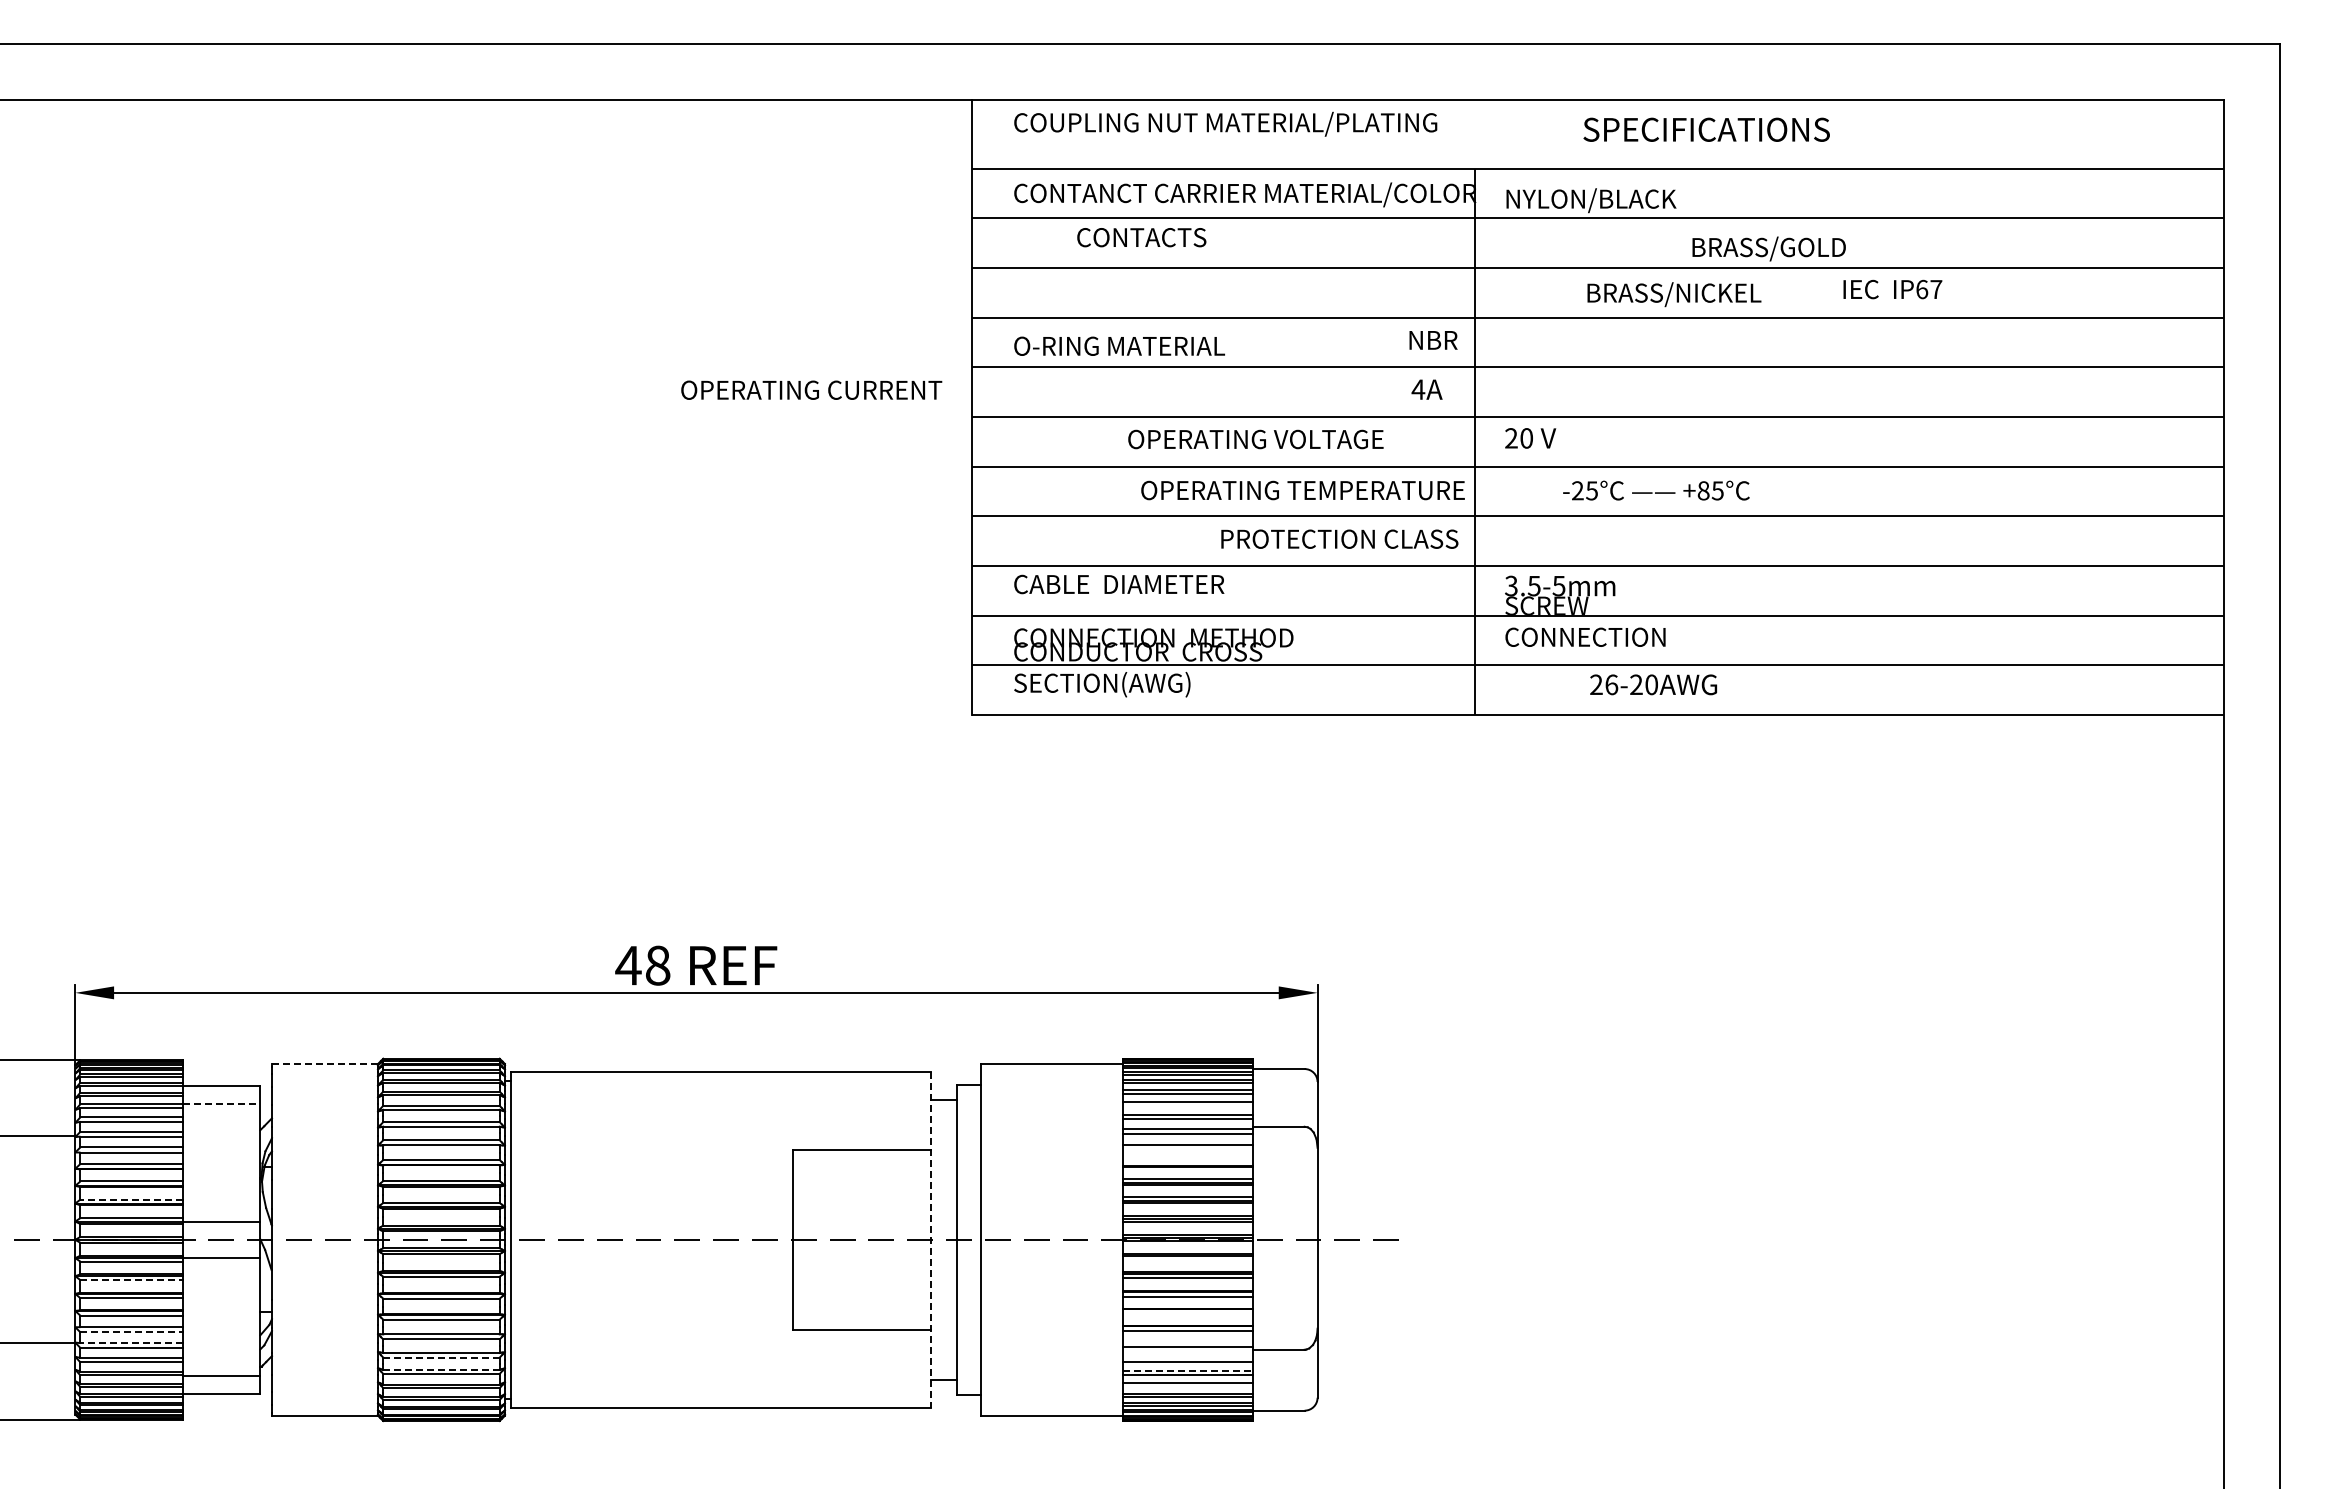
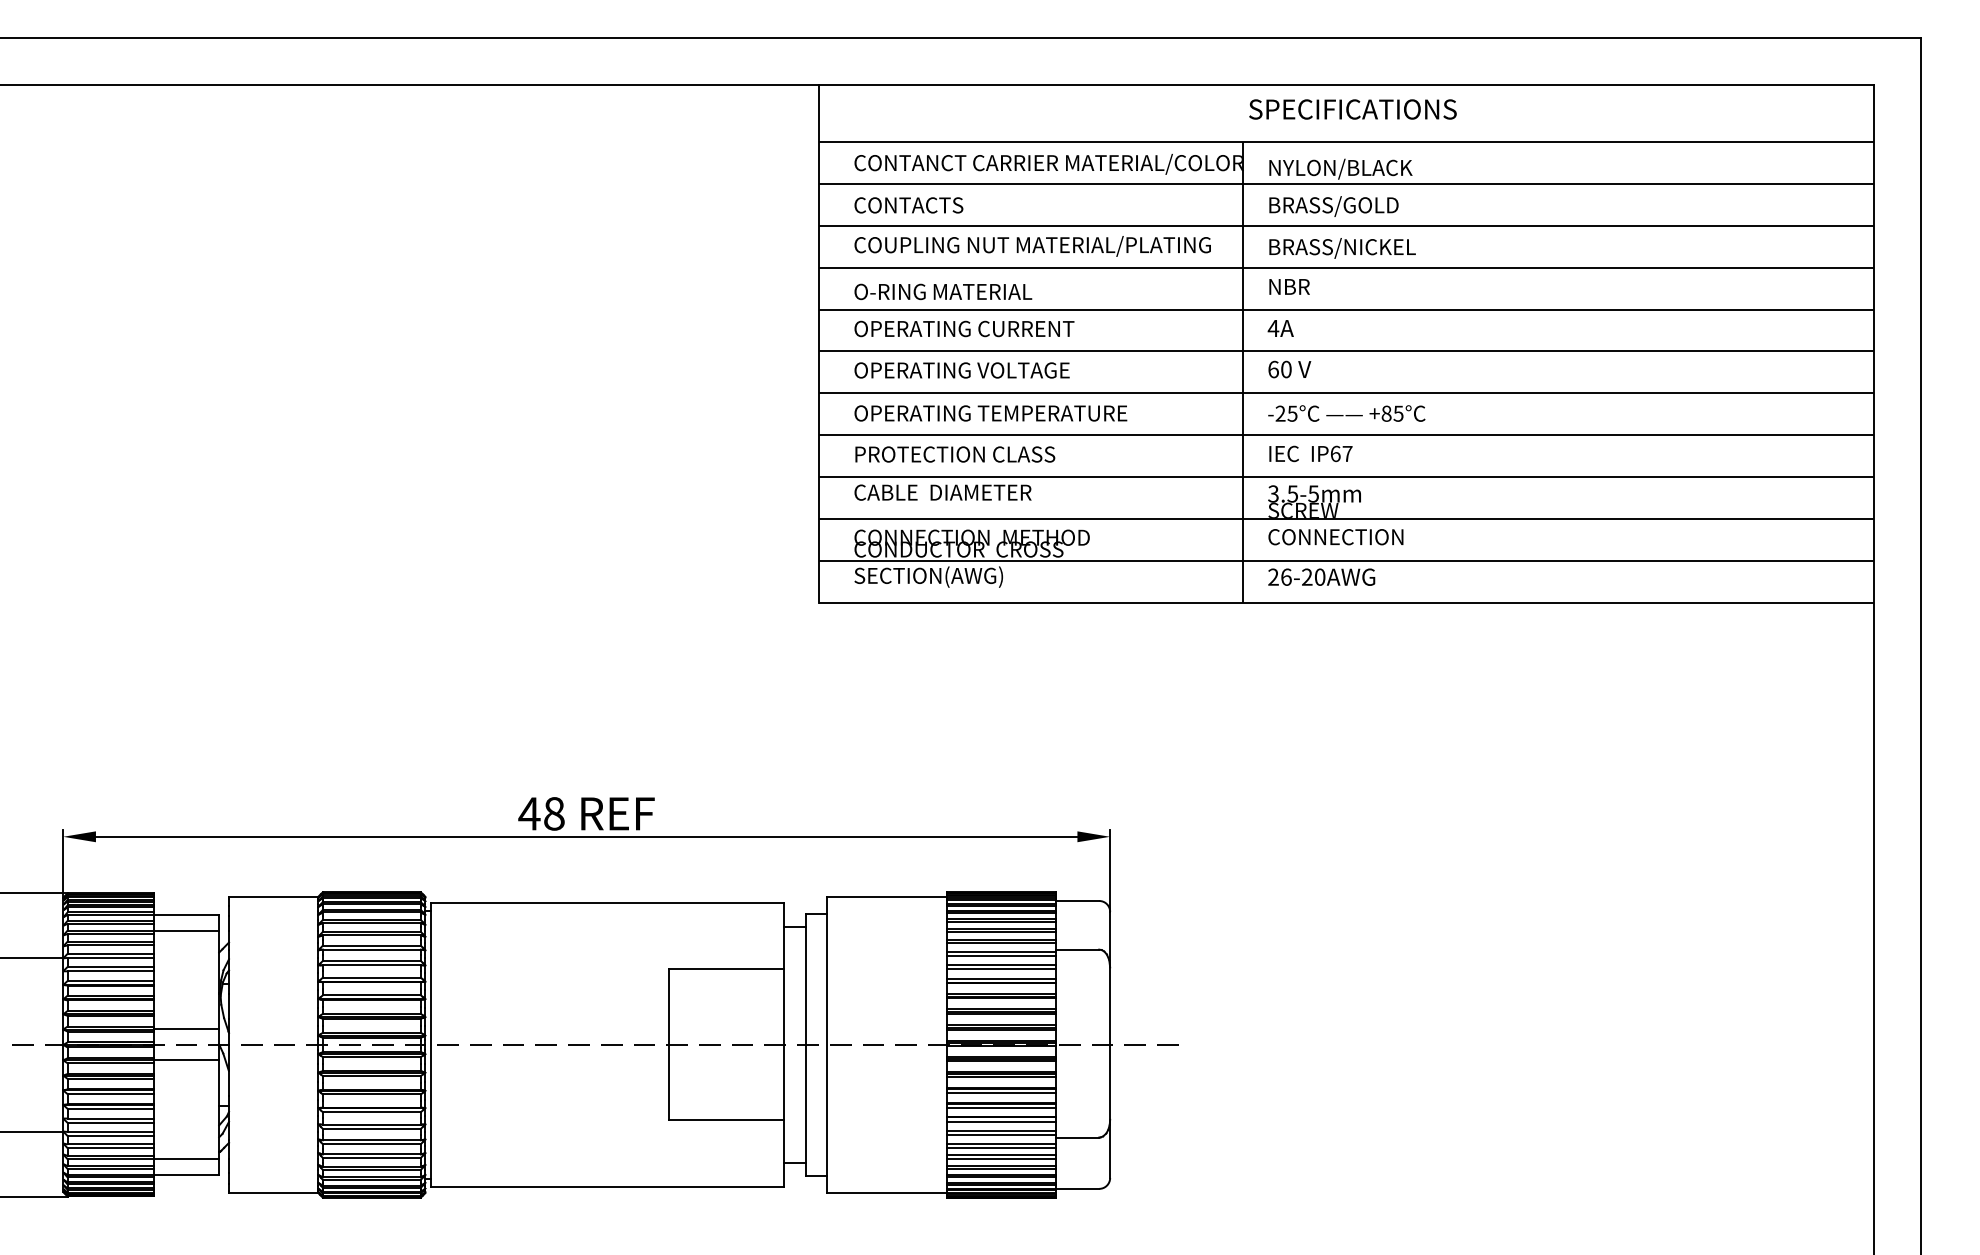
text: (1225, 123) -> (1032, 245), moved
text: (1706, 129) -> (1352, 109), moved
text: (1141, 237) -> (908, 205), moved
text: (1768, 248) -> (1333, 206), moved
text: (1892, 289) -> (1310, 453), moved
text: (1674, 294) -> (1342, 248), moved
text: (1433, 340) -> (1289, 287), moved
text: (811, 389) -> (964, 328), moved
text: (1426, 389) -> (1280, 328), moved
text: (1511, 438) -> (1273, 369), 20 -> 60
text: (1255, 439) -> (961, 370), moved
text: (1302, 490) -> (990, 413), moved
text: (1656, 490) -> (1346, 413), moved
text: (1339, 538) -> (955, 453), moved
text: (1653, 684) -> (1321, 576), moved
line: (324, 1063) -> (273, 896), dashed -> solid
line: (221, 1104) -> (186, 930), dashed -> solid
line: (1187, 1105) -> (1000, 931), added
line: (1187, 1149) -> (1000, 968), added
line: (1187, 1161) -> (1000, 978), added
line: (131, 1199) -> (110, 1010), dashed -> solid
line: (930, 1240) -> (783, 1045), dashed -> solid
line: (1187, 1259) -> (1000, 1061), added
line: (132, 1280) -> (111, 1079), dashed -> solid
line: (1187, 1314) -> (1000, 1107), added
line: (132, 1332) -> (111, 1123), dashed -> solid
line: (1187, 1342) -> (1000, 1131), added
line: (131, 1343) -> (110, 1132), dashed -> solid
line: (441, 1357) -> (371, 1144), dashed -> solid
line: (1187, 1357) -> (1000, 1144), added
line: (442, 1369) -> (372, 1154), dashed -> solid
line: (1188, 1370) -> (1001, 1155), dashed -> solid
line: (1187, 1386) -> (1000, 1168), added

